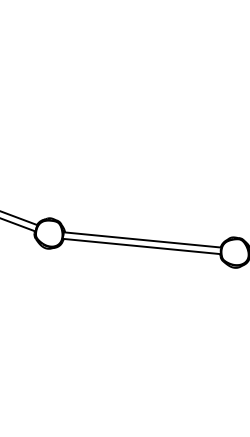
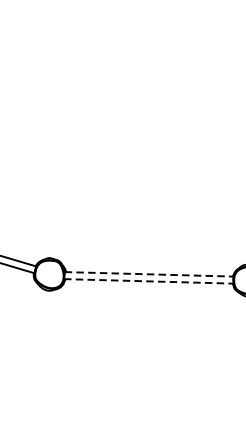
line: (142, 239) -> (149, 273), solid -> dashed
line: (141, 246) -> (148, 281), solid -> dashed

